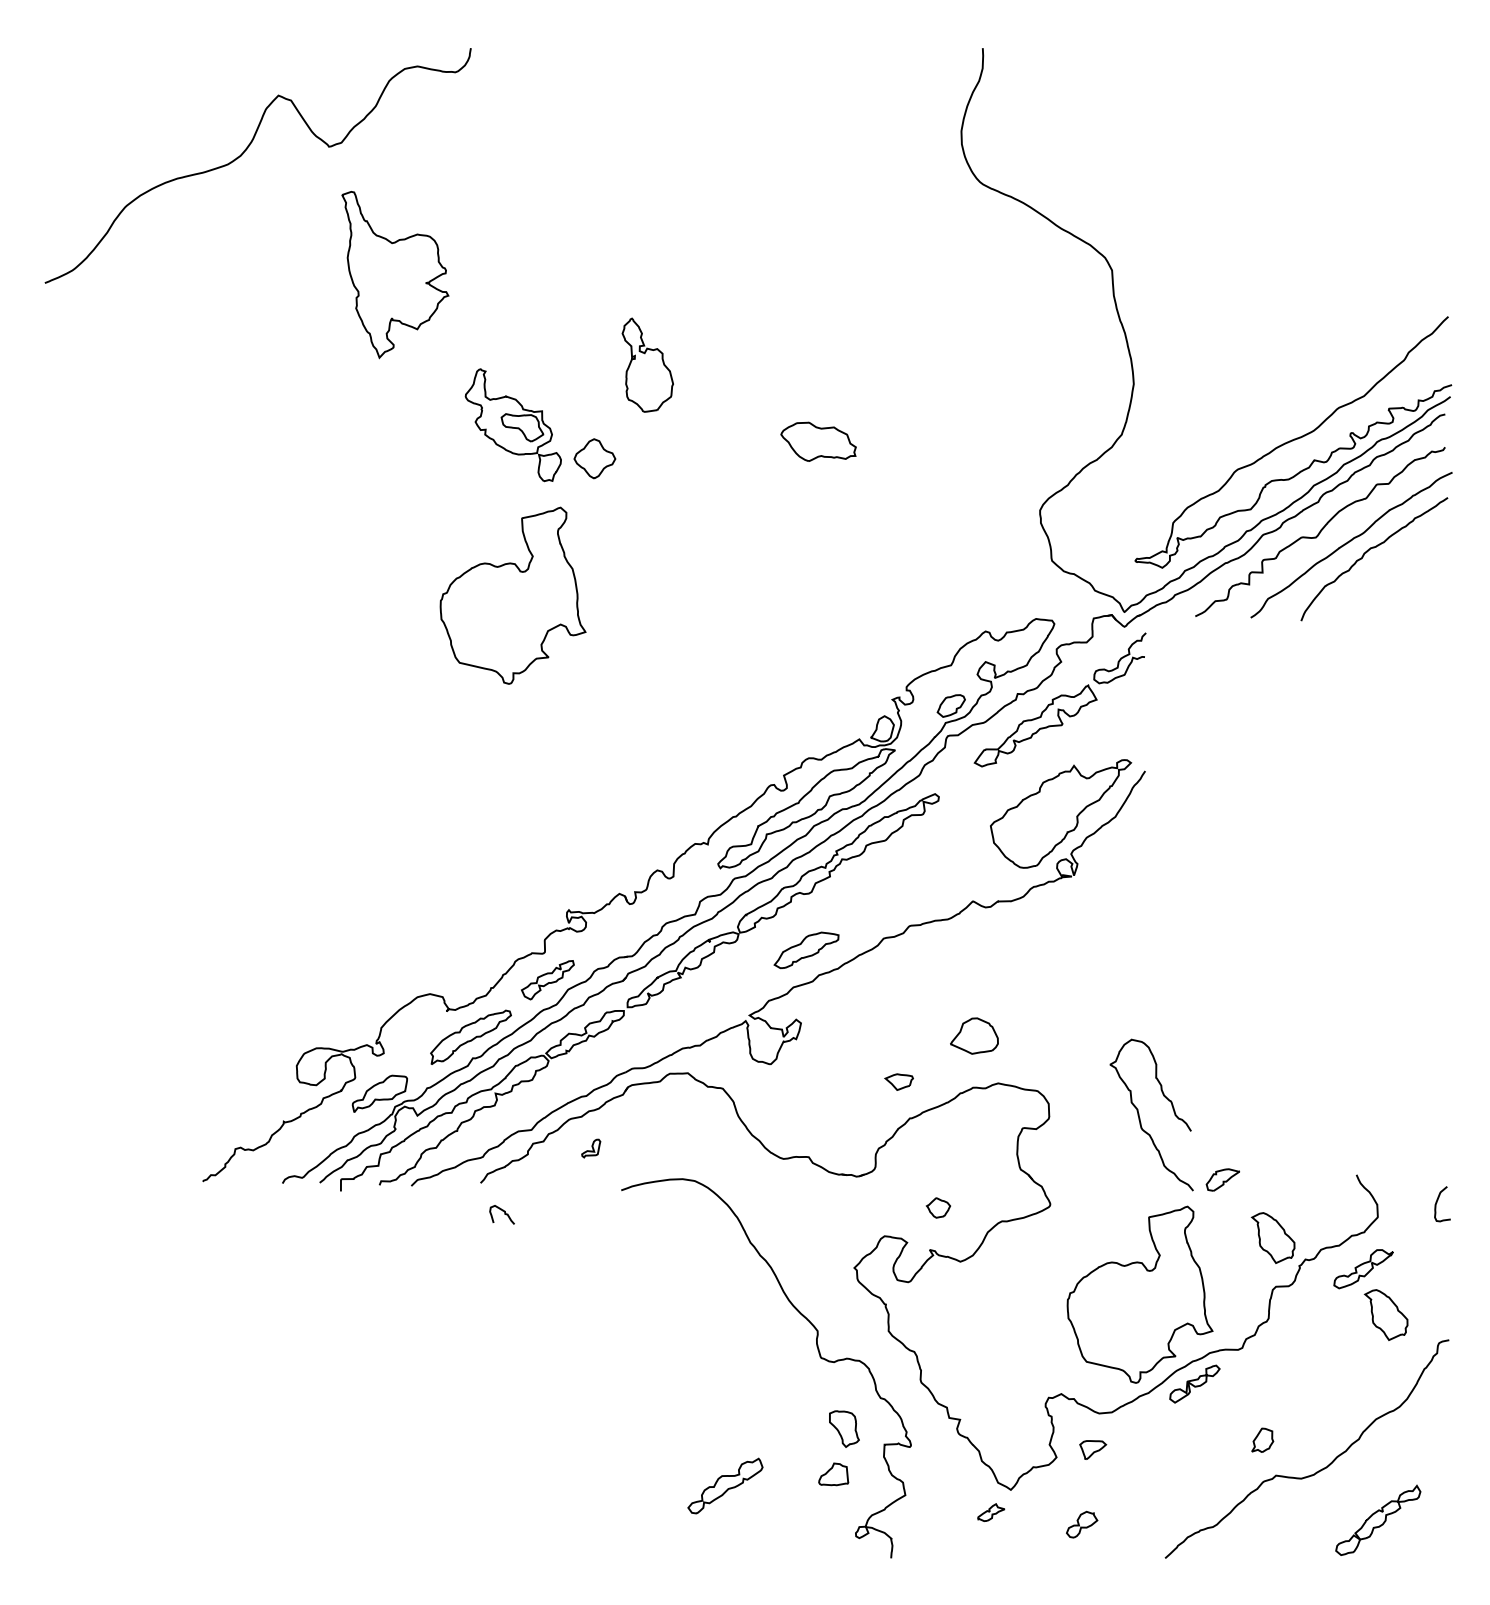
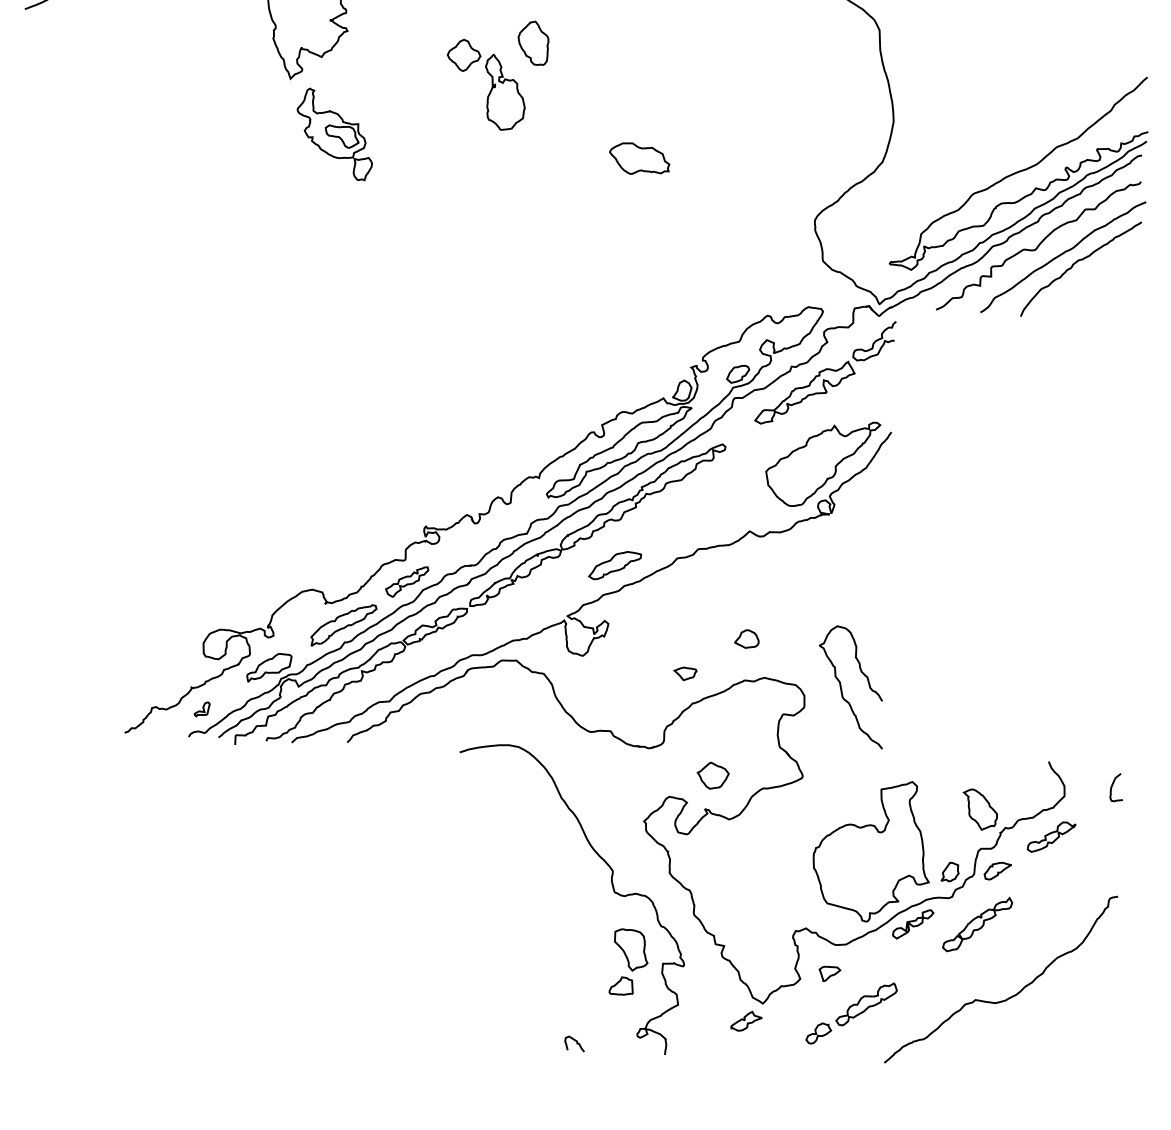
part: (680, 302) -> (533, 43), added
part: (512, 425) -> (334, 134), moved
part: (594, 458) -> (463, 55), moved
part: (512, 595) -> (390, 272), removed
part: (974, 1035) -> (747, 638), size x0.62
curve: (1140, 1118) -> (842, 689), moved
part: (591, 1148) -> (202, 709), moved
part: (1222, 1179) -> (997, 870), moved
part: (938, 1207) -> (713, 775), size x1.67
curve: (504, 1214) -> (576, 1043), moved
part: (1385, 1314) -> (1067, 874), removed
part: (844, 1428) -> (631, 949), size x1.43
part: (1262, 1439) -> (950, 871), moved
part: (725, 1485) -> (866, 1003), moved
part: (990, 1512) -> (745, 1021), size x1.43
part: (1378, 1519) -> (977, 923), moved

